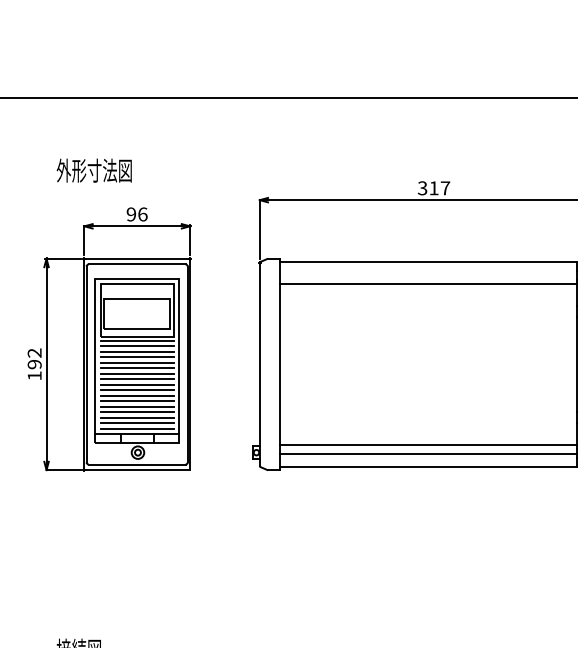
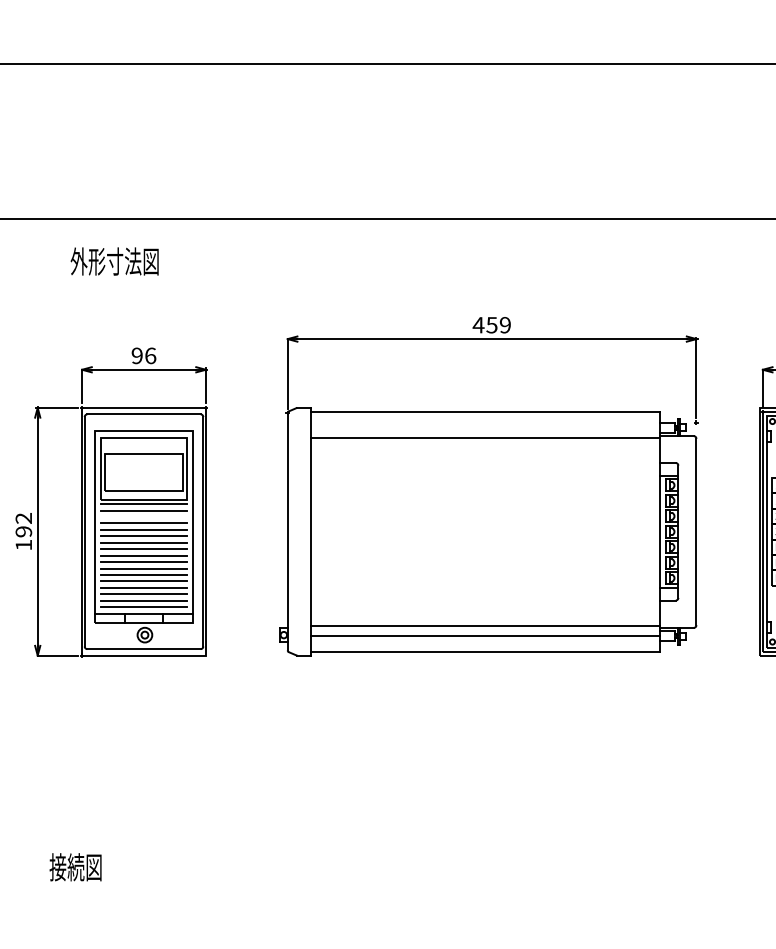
text: (94, 170) -> (114, 261), moved
text: (433, 188) -> (491, 325), 317 -> 459
line: (136, 351) -> (143, 516), removed

